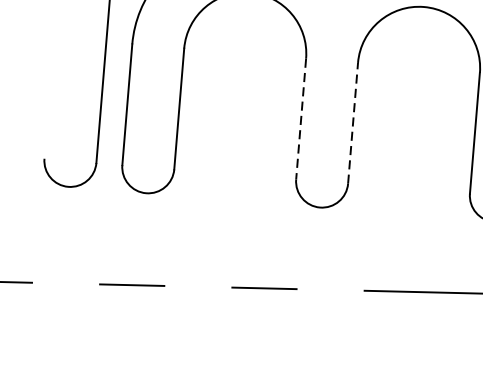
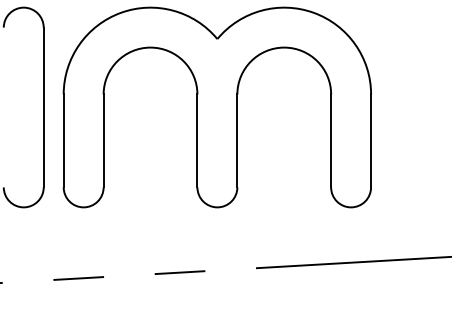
line: (301, 119) -> (197, 141), dashed -> solid
line: (353, 122) -> (237, 140), dashed -> solid

